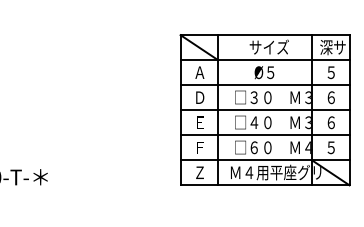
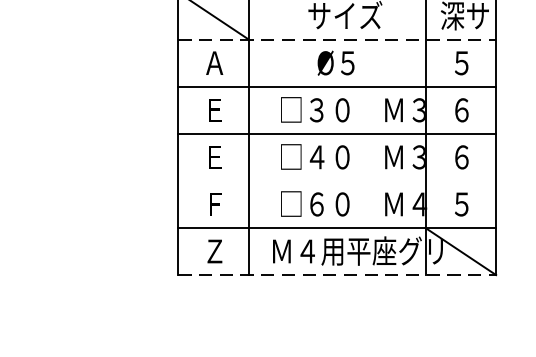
line: (265, 60) -> (338, 40), solid -> dashed
text: (200, 97) -> (215, 109), Ｄ -> Ｅ
line: (264, 135) -> (336, 181), removed
line: (265, 185) -> (338, 275), solid -> dashed

